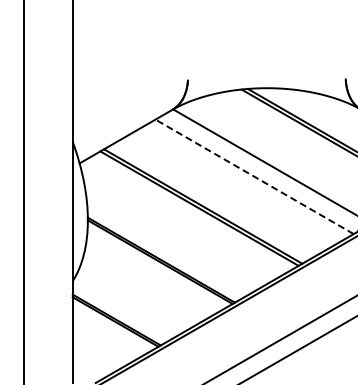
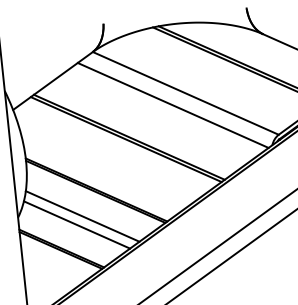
line: (254, 176) -> (173, 105), dashed -> solid
line: (143, 287) -> (82, 216), added
line: (136, 295) -> (77, 224), added

